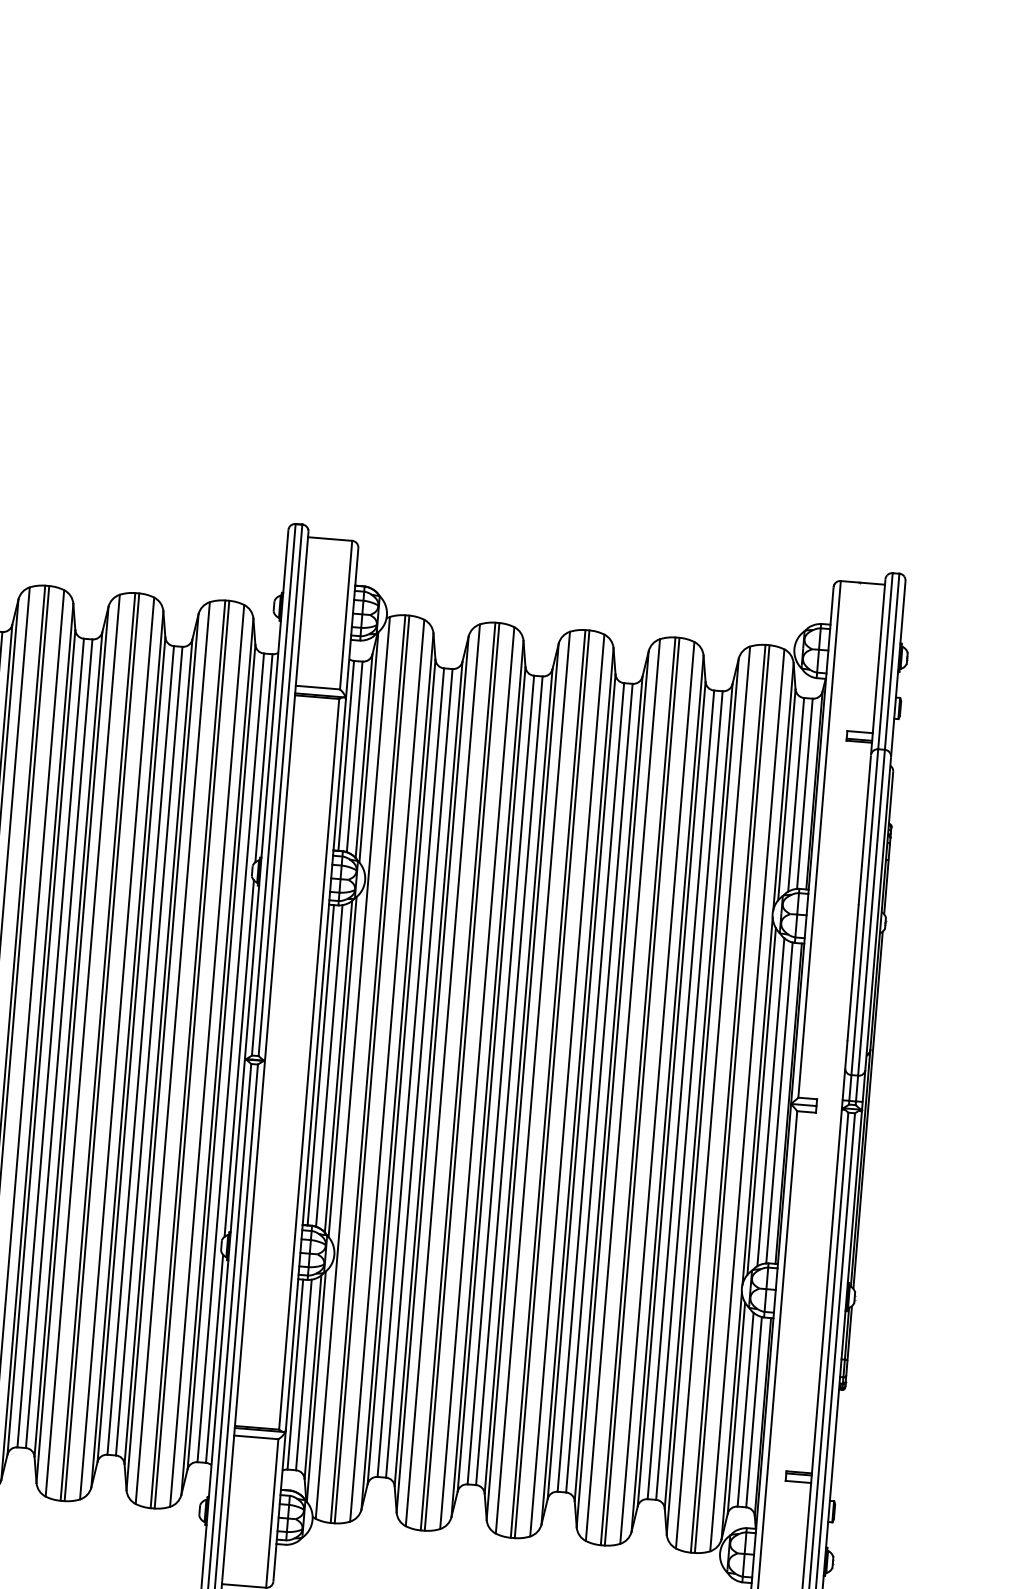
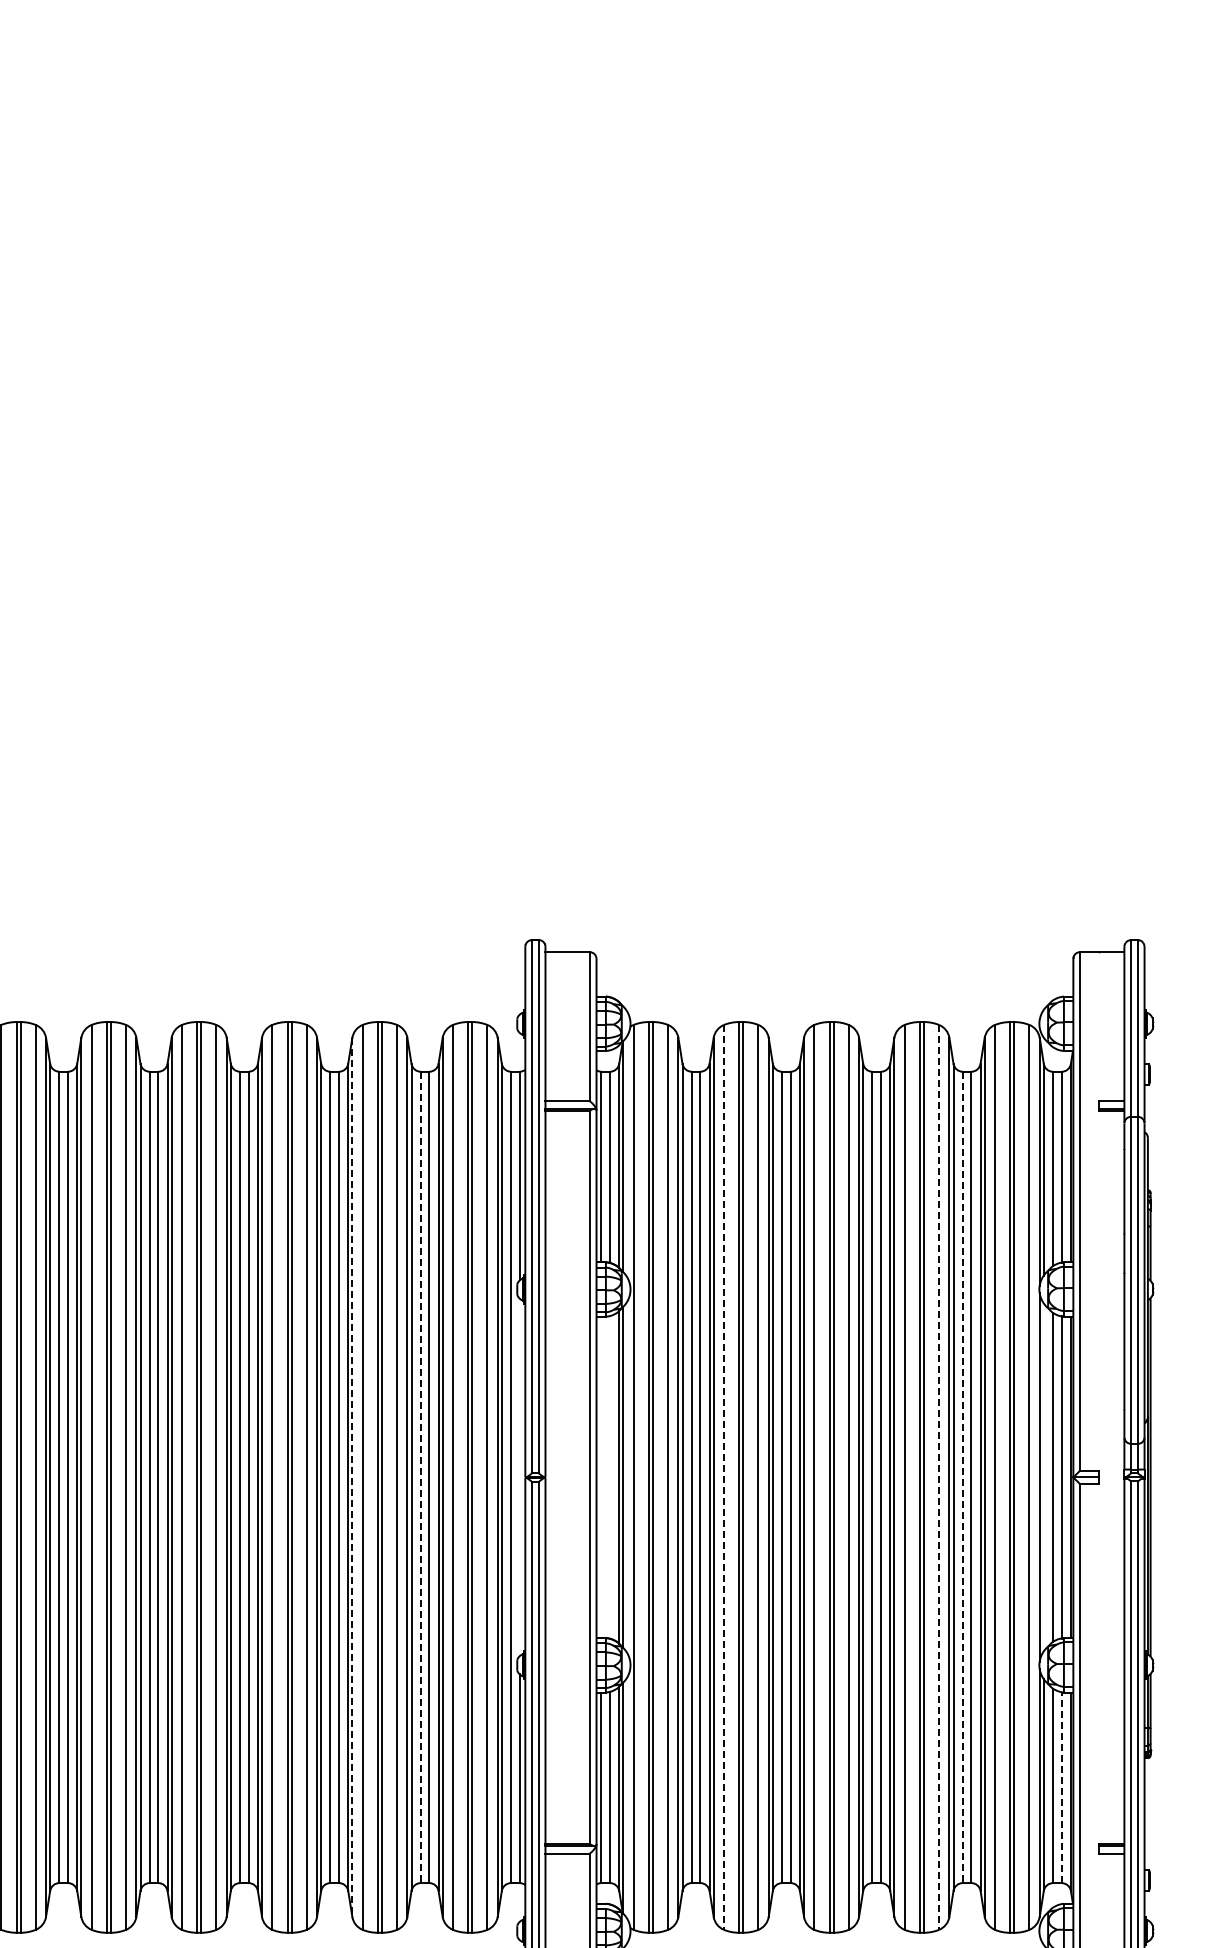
line: (72, 1044) -> (352, 1477), solid -> dashed
line: (140, 1050) -> (420, 1477), solid -> dashed
line: (239, 1058) -> (519, 1477), removed
line: (320, 1065) -> (601, 1477), removed
line: (328, 1066) -> (609, 1477), removed
line: (442, 1075) -> (723, 1477), solid -> dashed
line: (657, 1093) -> (939, 1477), solid -> dashed
line: (680, 1094) -> (962, 1477), solid -> dashed
line: (761, 1101) -> (1043, 1477), removed
line: (753, 1412) -> (1061, 1787), solid -> dashed

